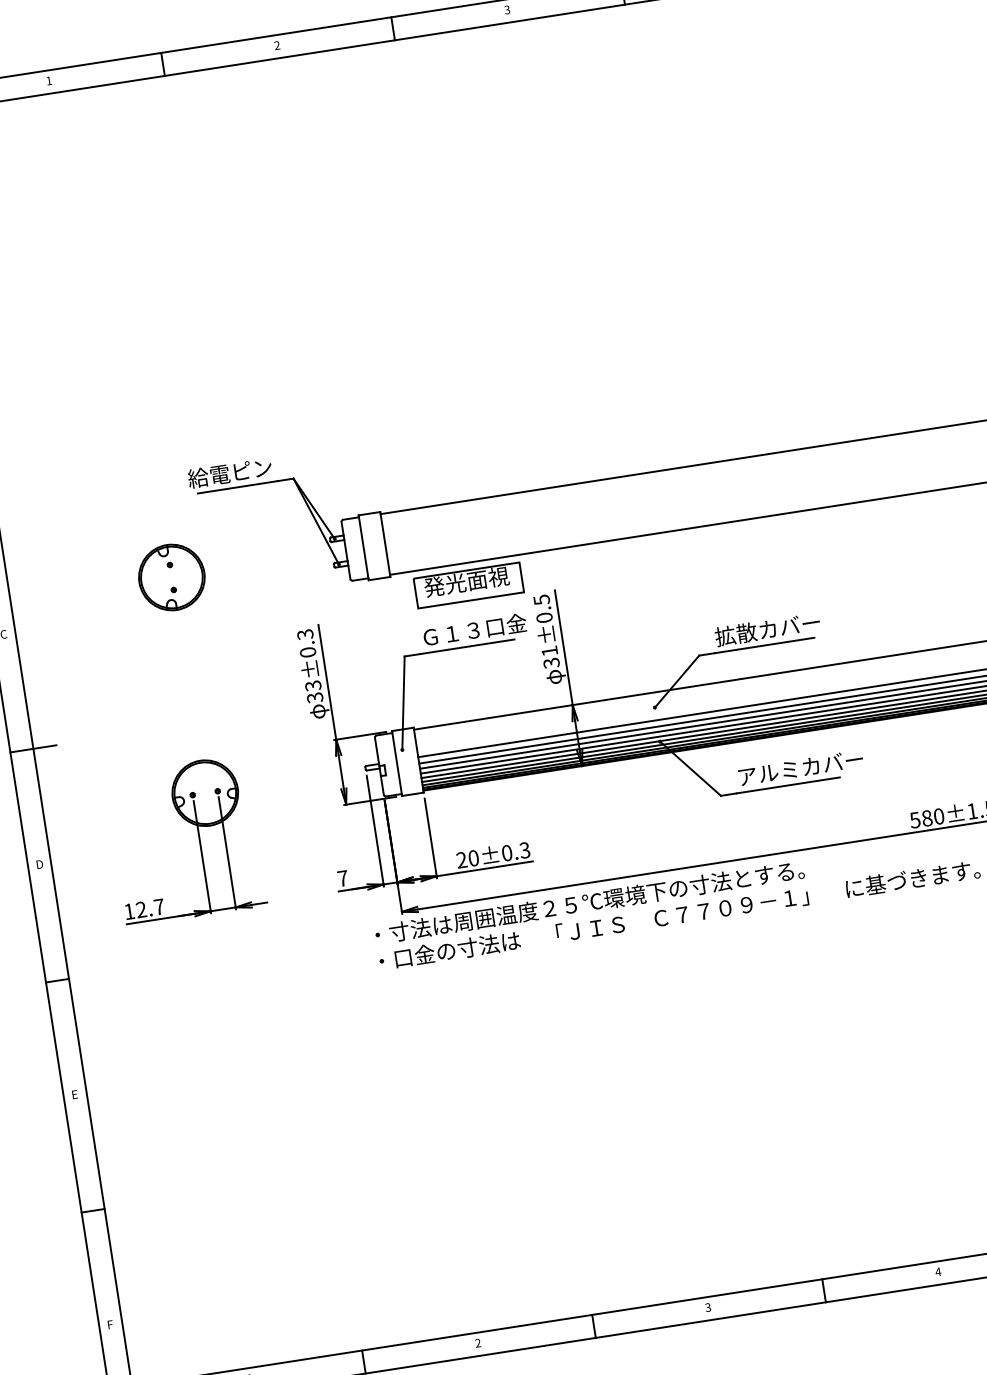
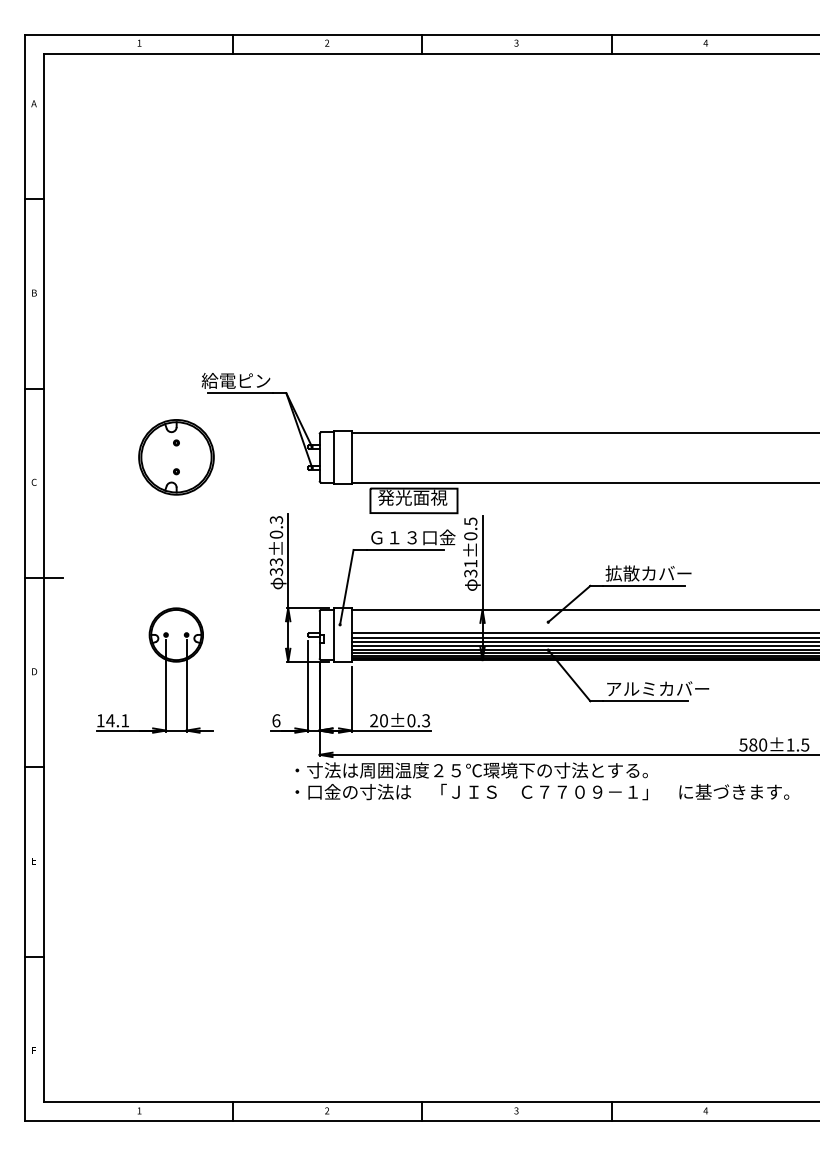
part: (170, 577) -> (175, 457), size x1.4
text: (343, 878) -> (276, 720), 7 -> 6
text: (149, 908) -> (117, 720), 12.7 -> 14.1

